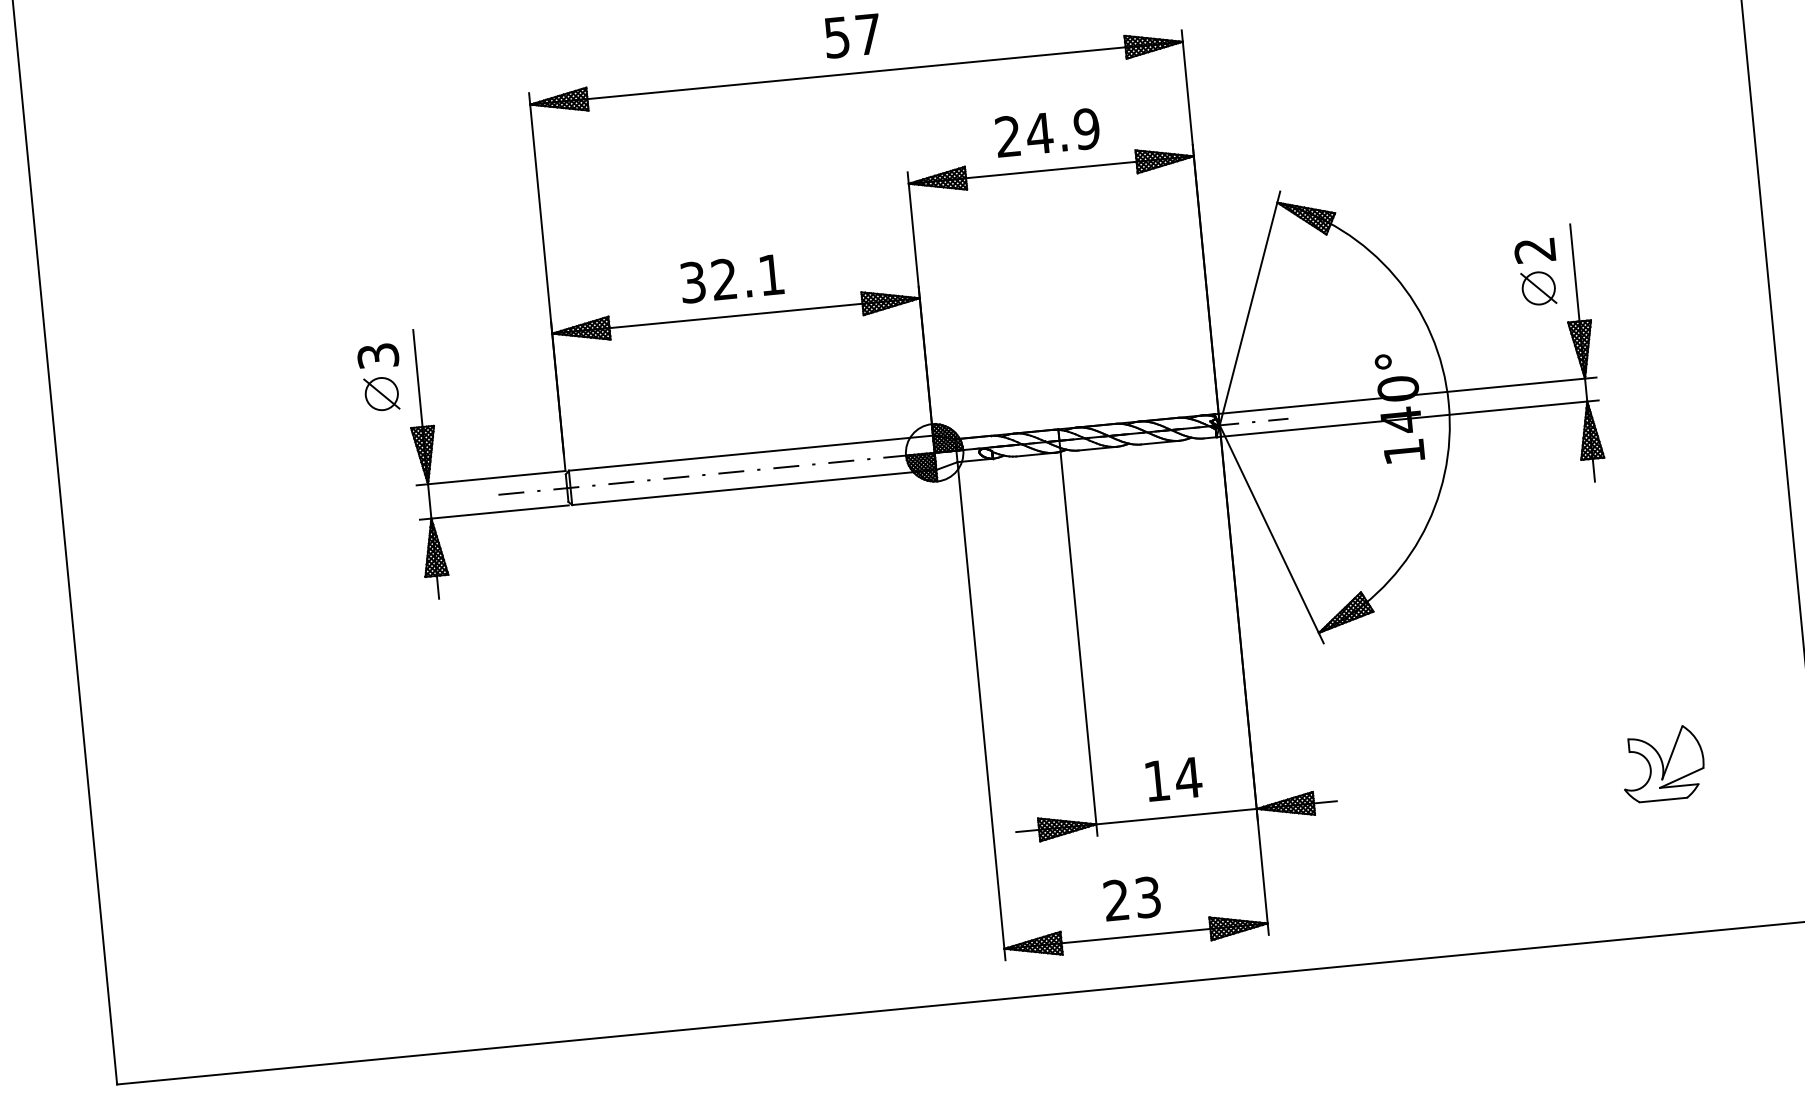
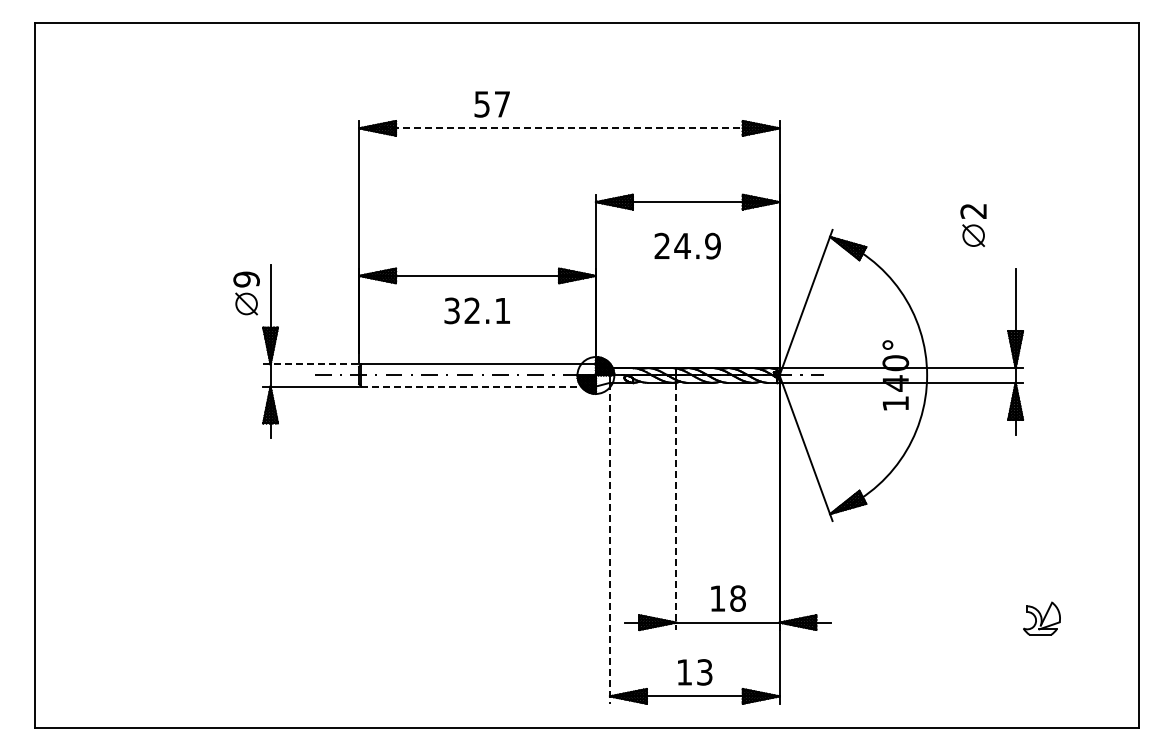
text: (851, 36) -> (491, 104), moved
line: (856, 73) -> (569, 128), solid -> dashed
text: (1047, 131) -> (687, 245), moved
part: (1536, 272) -> (973, 225), moved
text: (730, 278) -> (476, 310), moved
text: (377, 356) -> (246, 279), 3 -> 9
line: (491, 478) -> (311, 364), solid -> dashed
line: (755, 487) -> (479, 386), solid -> dashed
line: (1079, 644) -> (676, 506), solid -> dashed
line: (980, 711) -> (609, 543), solid -> dashed
part: (1662, 763) -> (1041, 618), size x0.7
text: (1187, 777) -> (737, 598), 14 -> 18
text: (1114, 900) -> (683, 672), 23 -> 13

